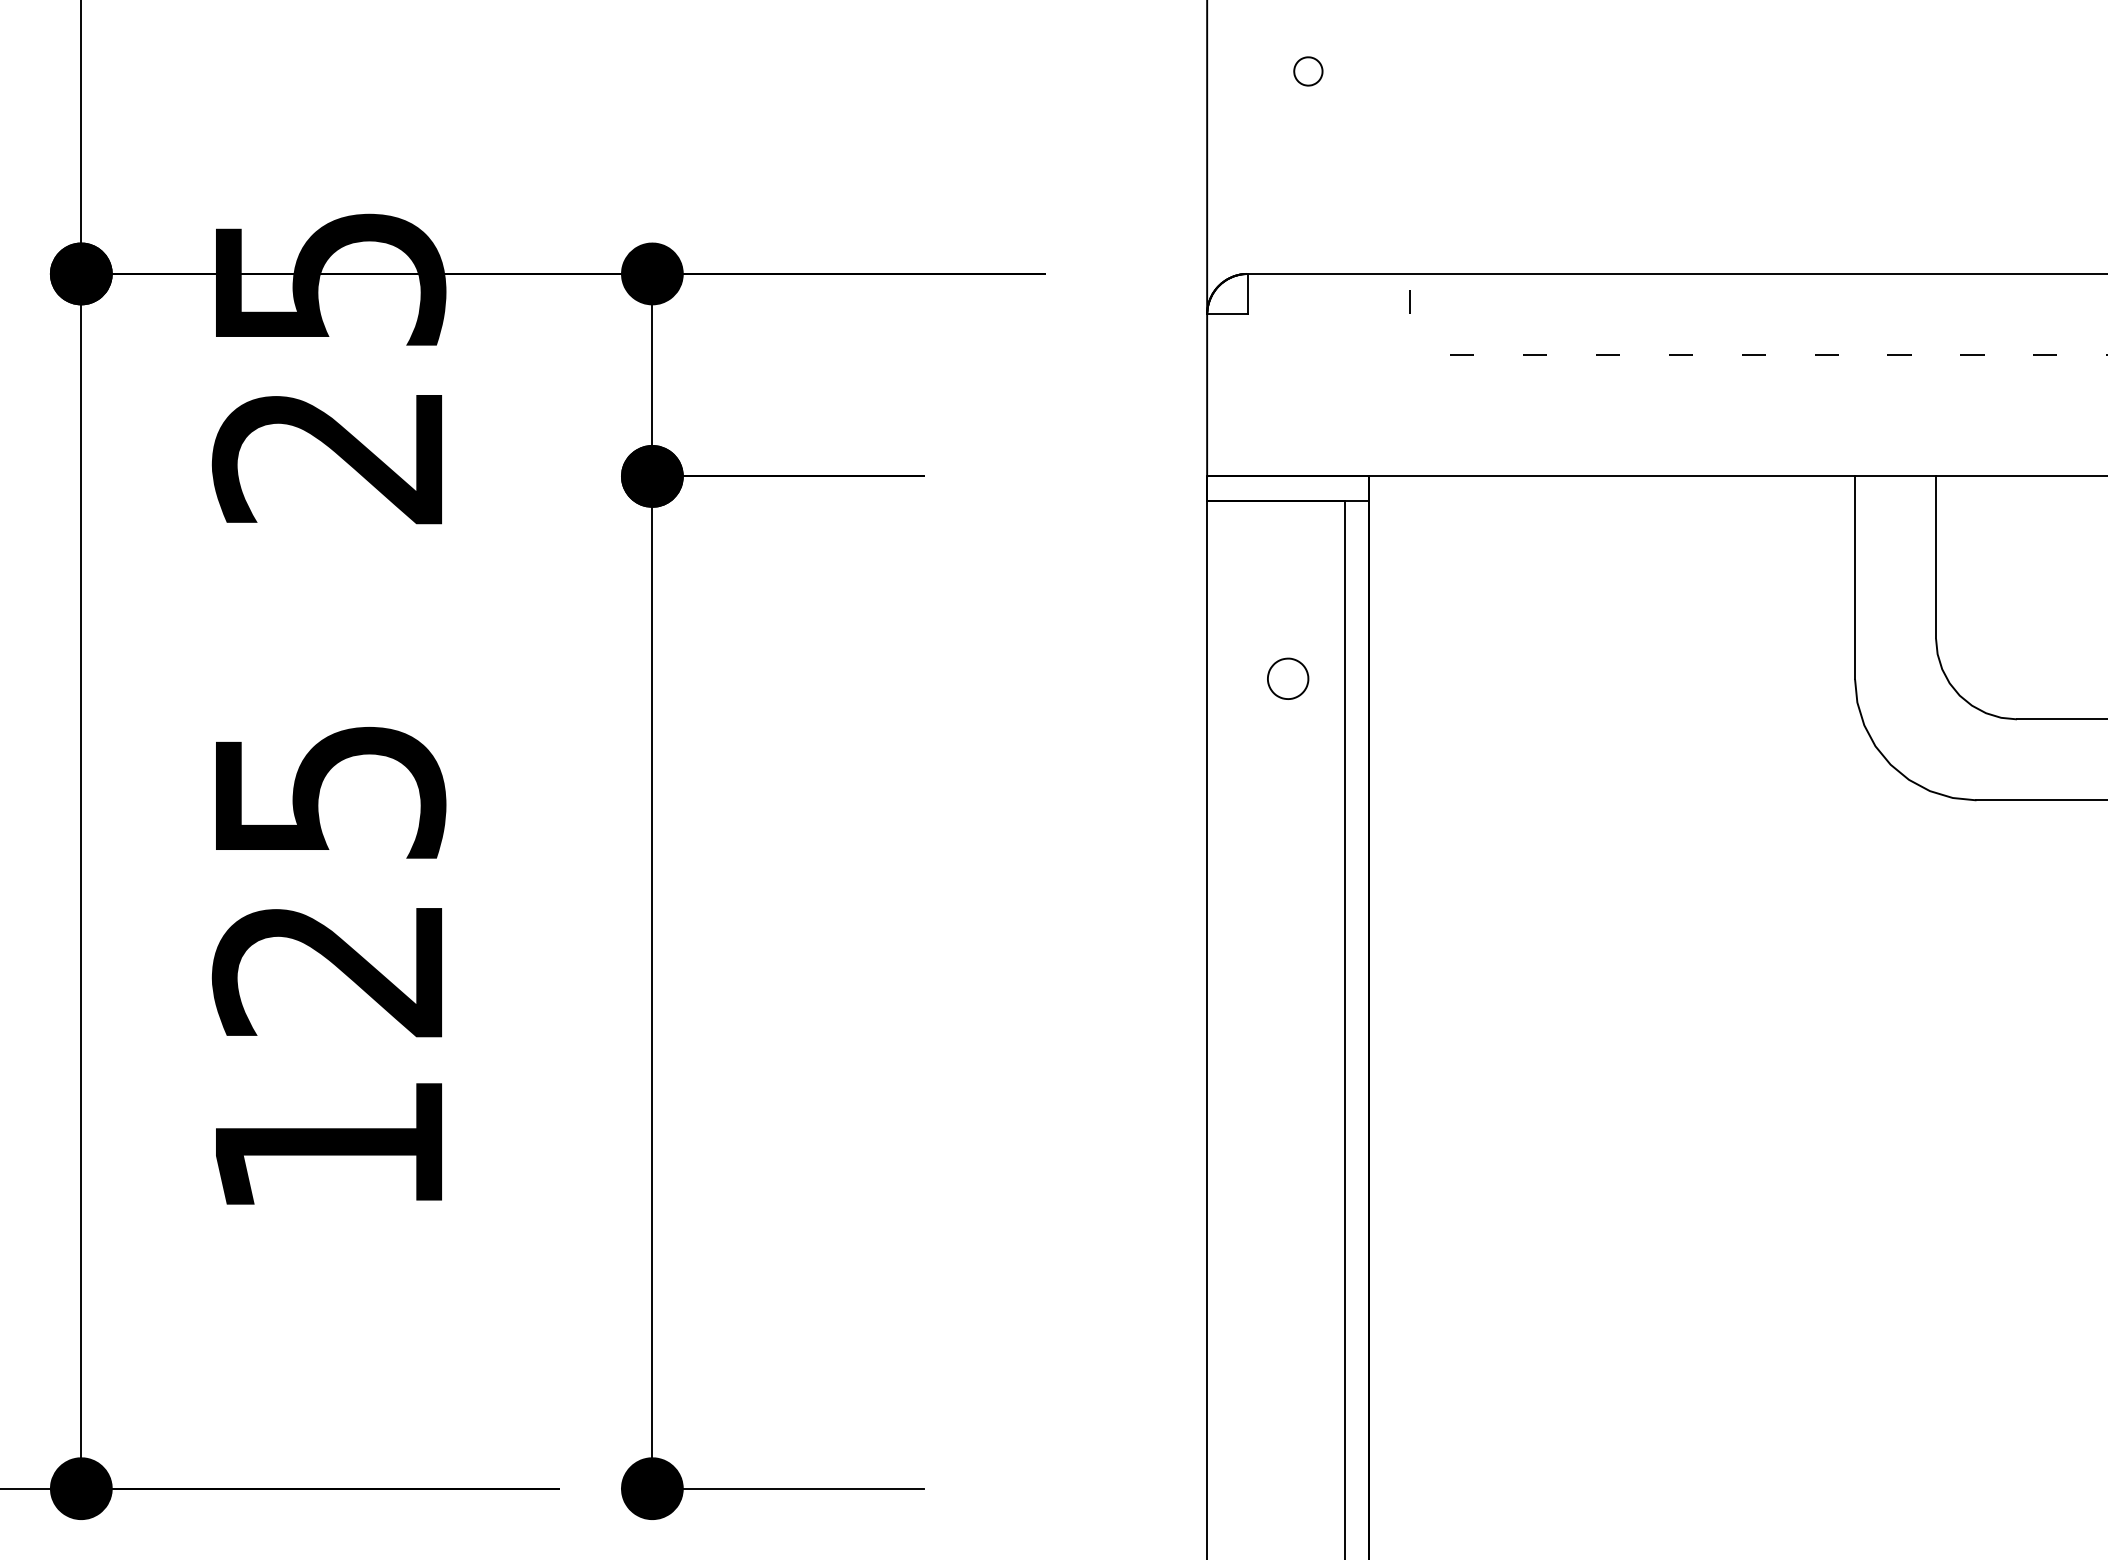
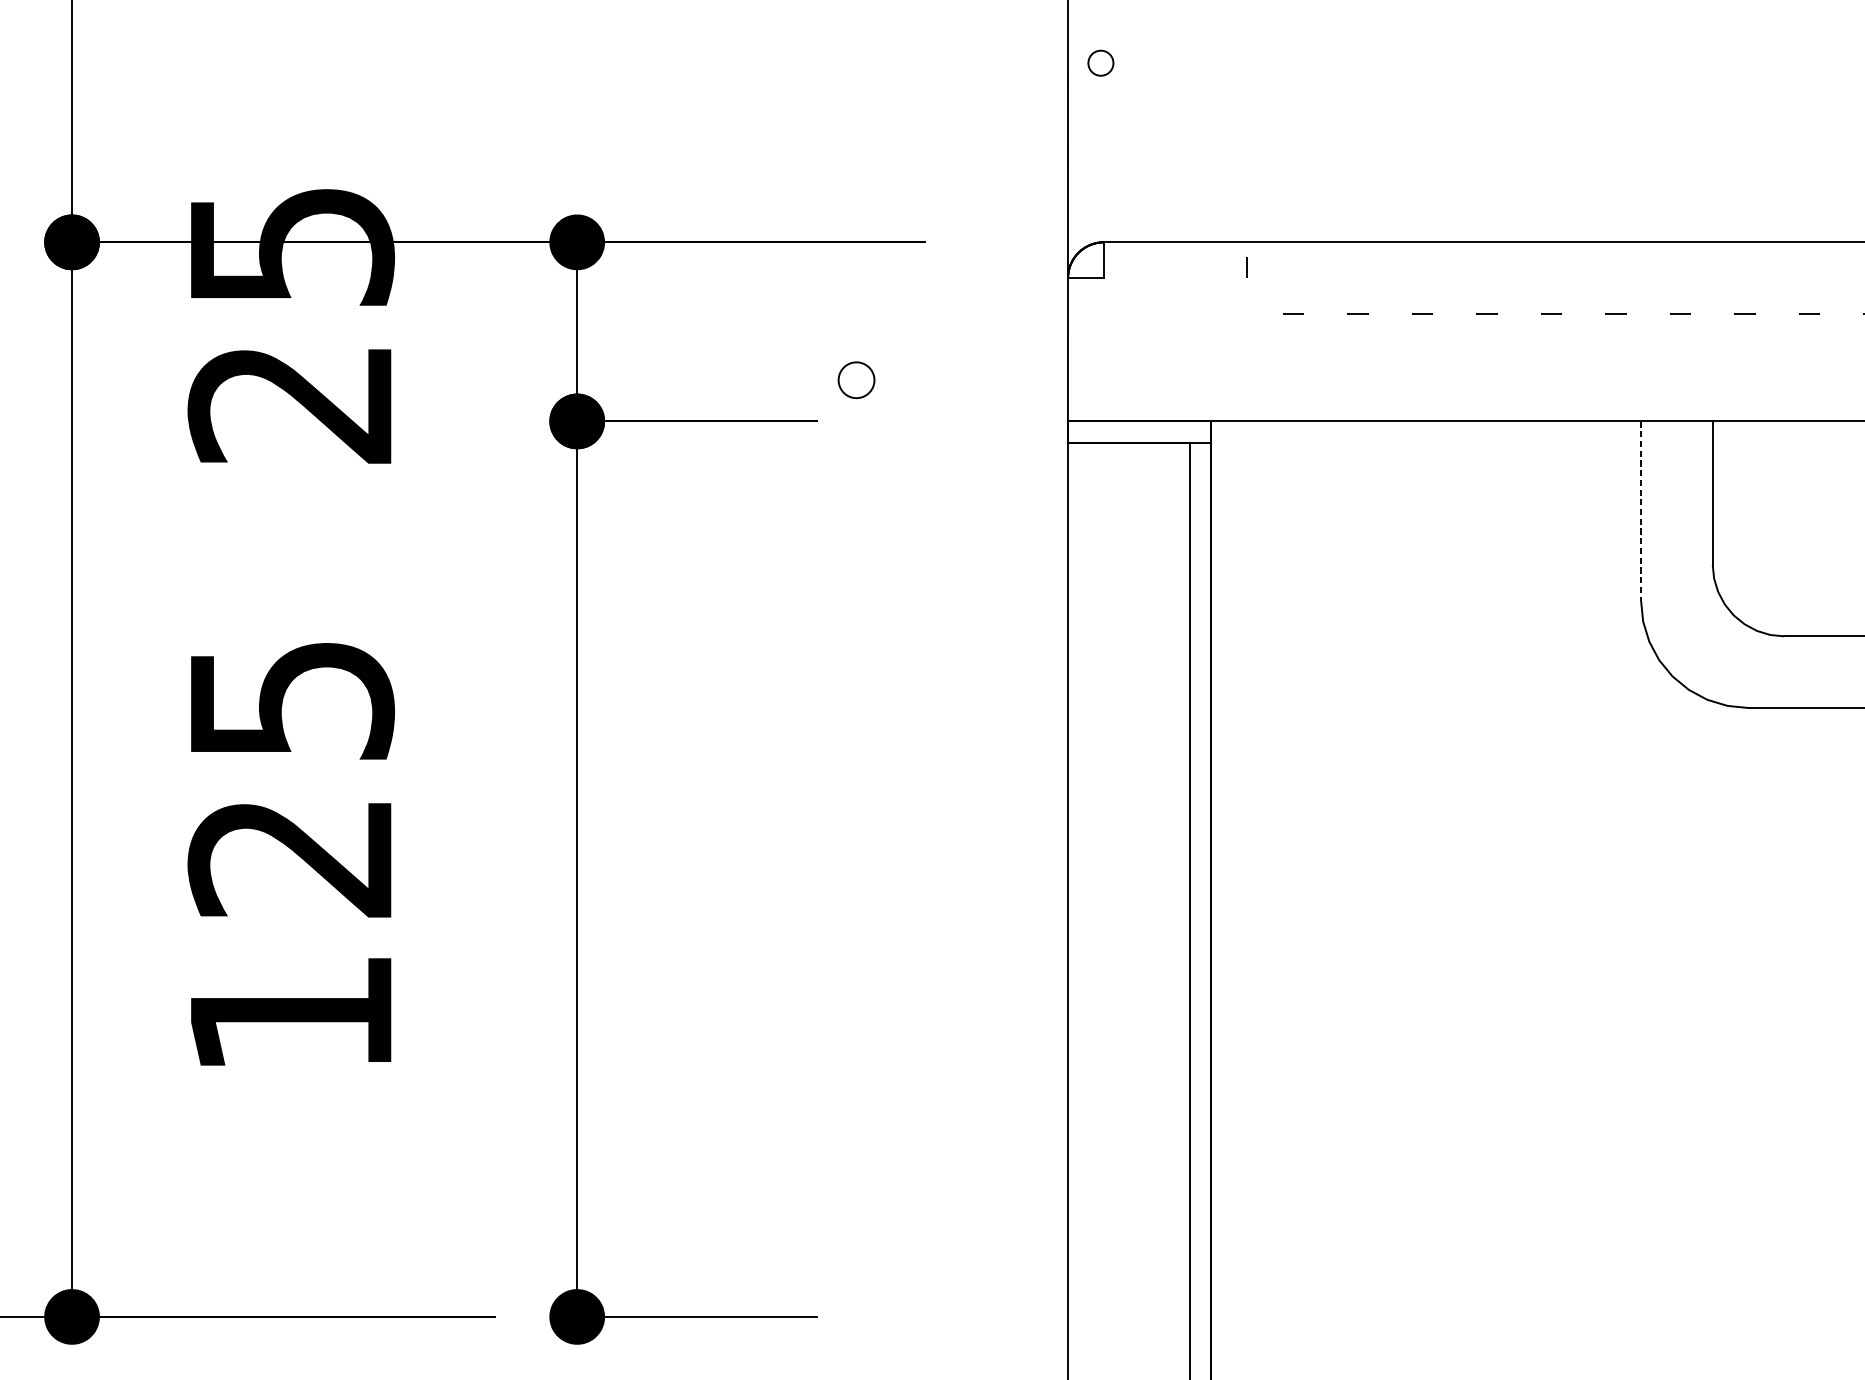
part: (1308, 71) -> (1101, 63), moved
line: (1855, 578) -> (1641, 511), solid -> dashed
part: (1288, 678) -> (856, 379), moved

